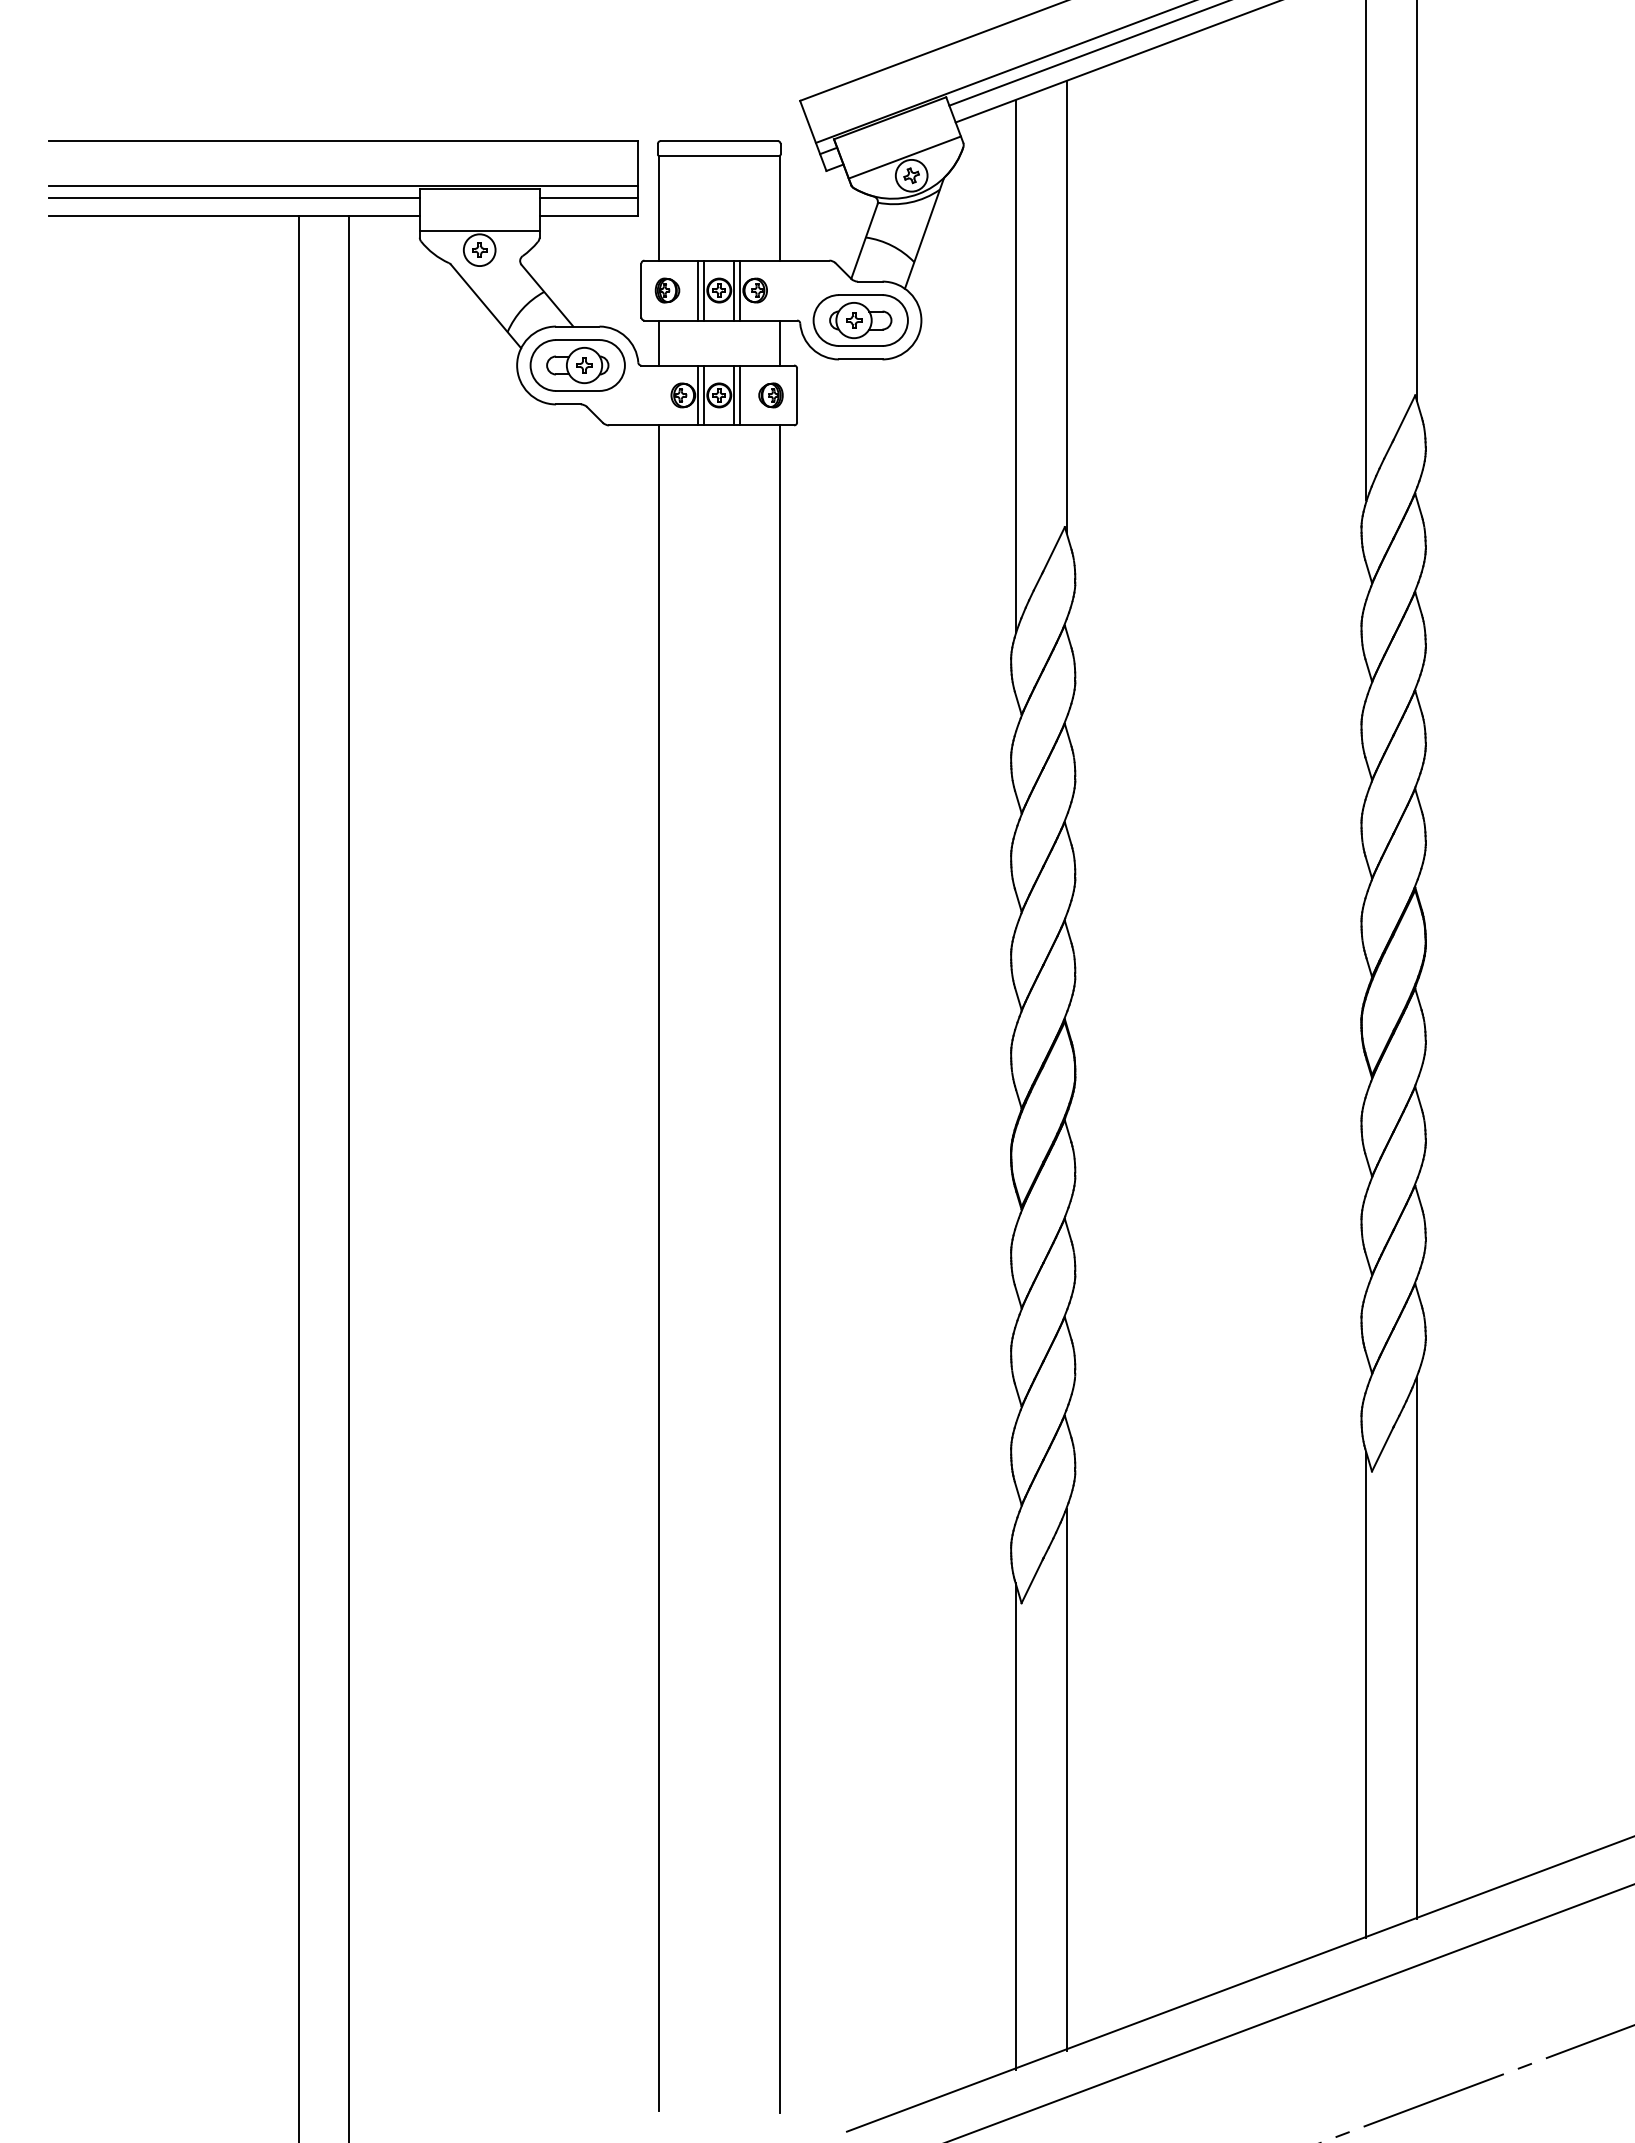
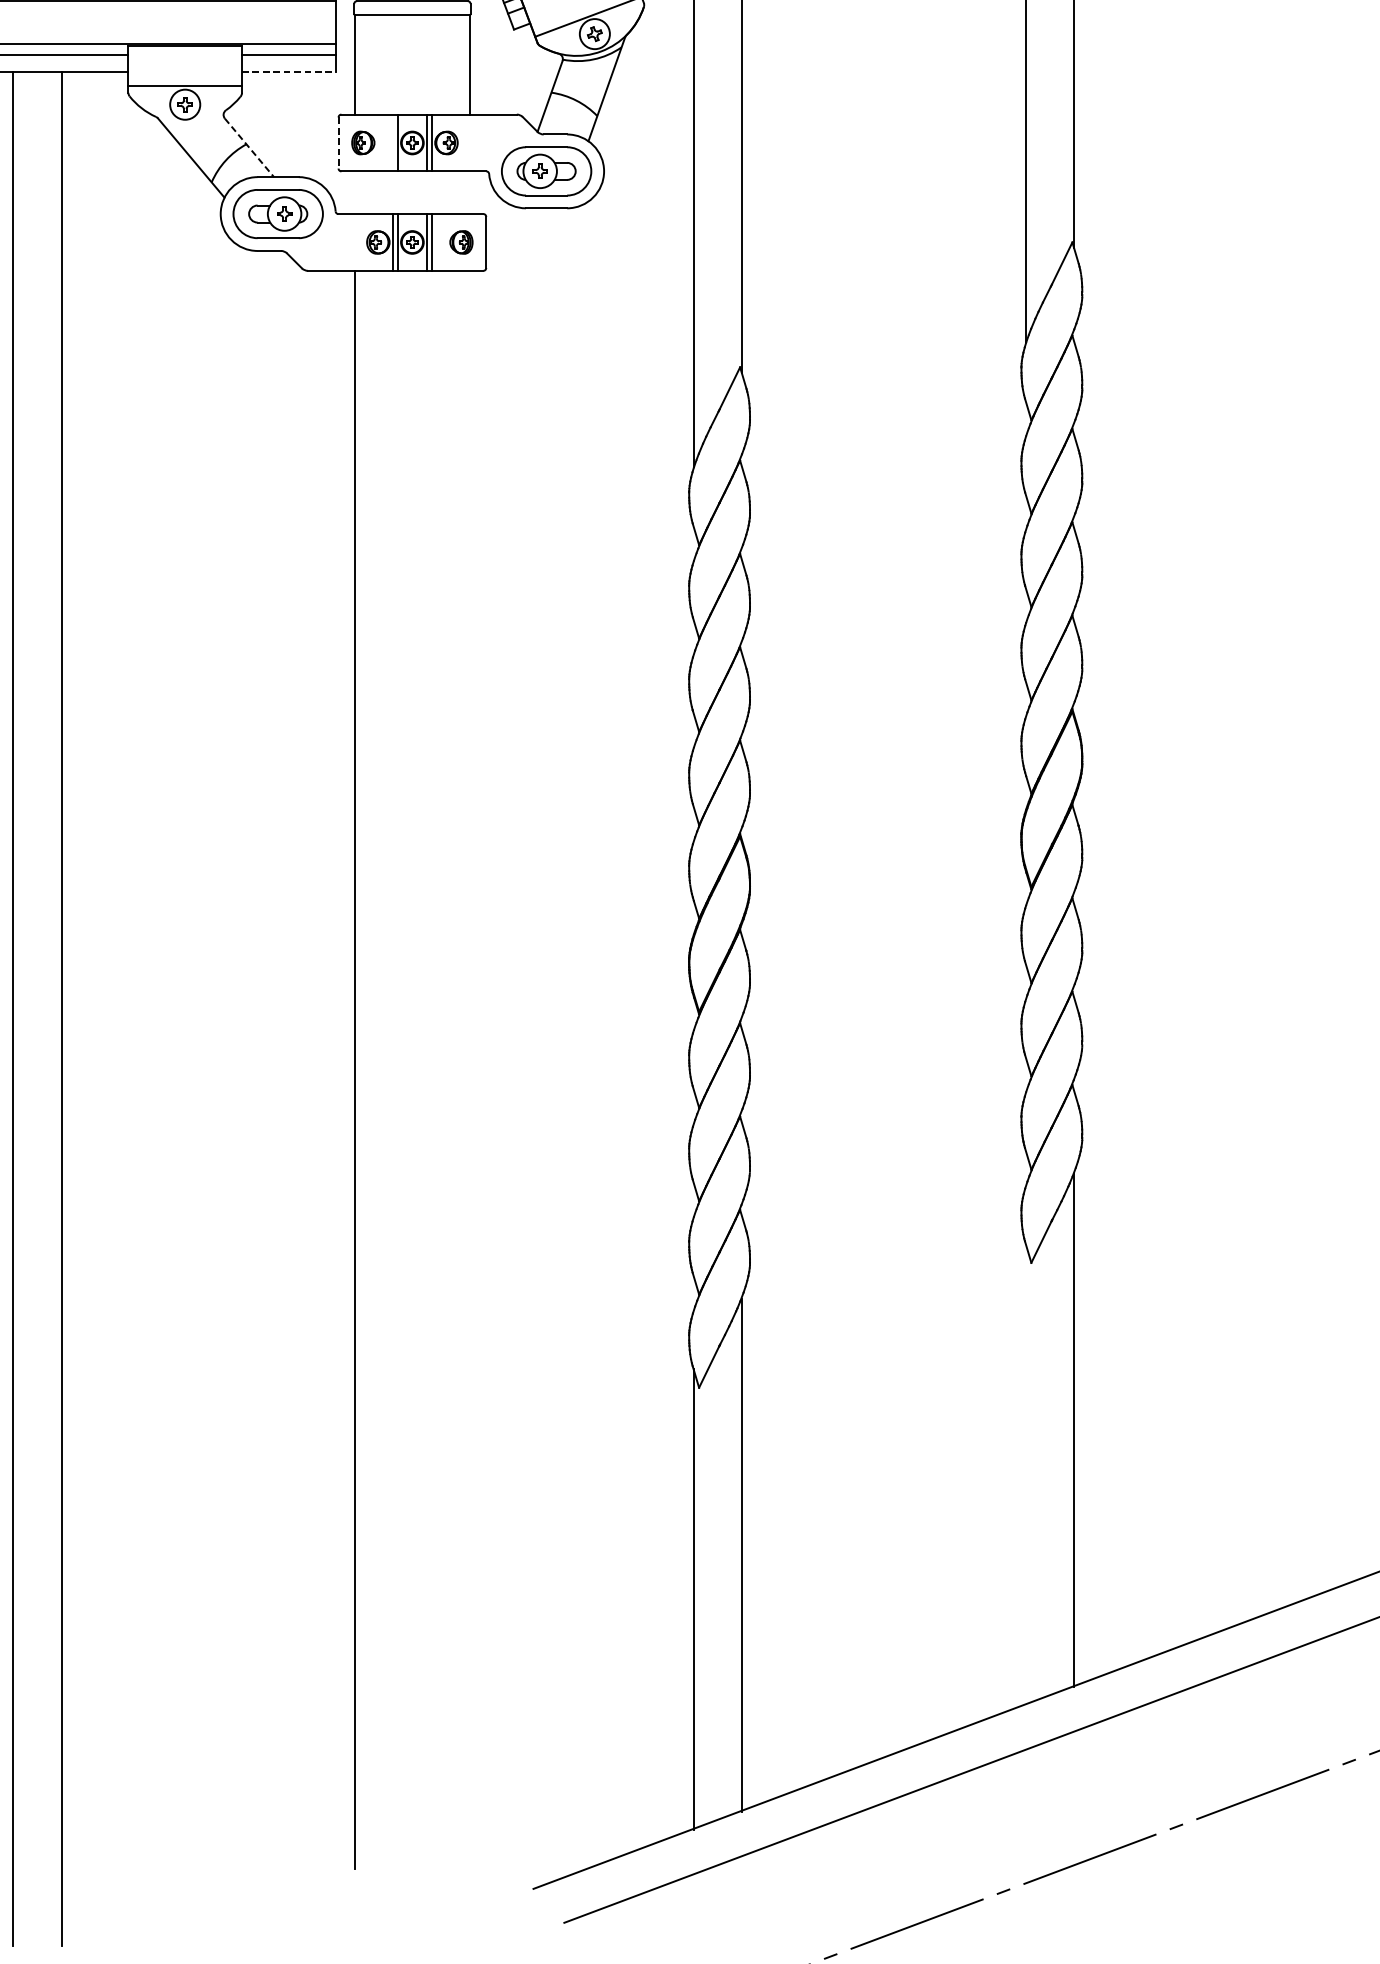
line: (589, 215) -> (289, 71), solid -> dashed
line: (641, 290) -> (338, 142), solid -> dashed
line: (698, 290) -> (392, 142), removed
line: (547, 296) -> (249, 148), solid -> dashed
line: (658, 342) -> (354, 192), removed
line: (779, 342) -> (469, 192), removed
line: (779, 1269) -> (469, 1071), removed
line: (1366, 1694) -> (1026, 1474), removed

